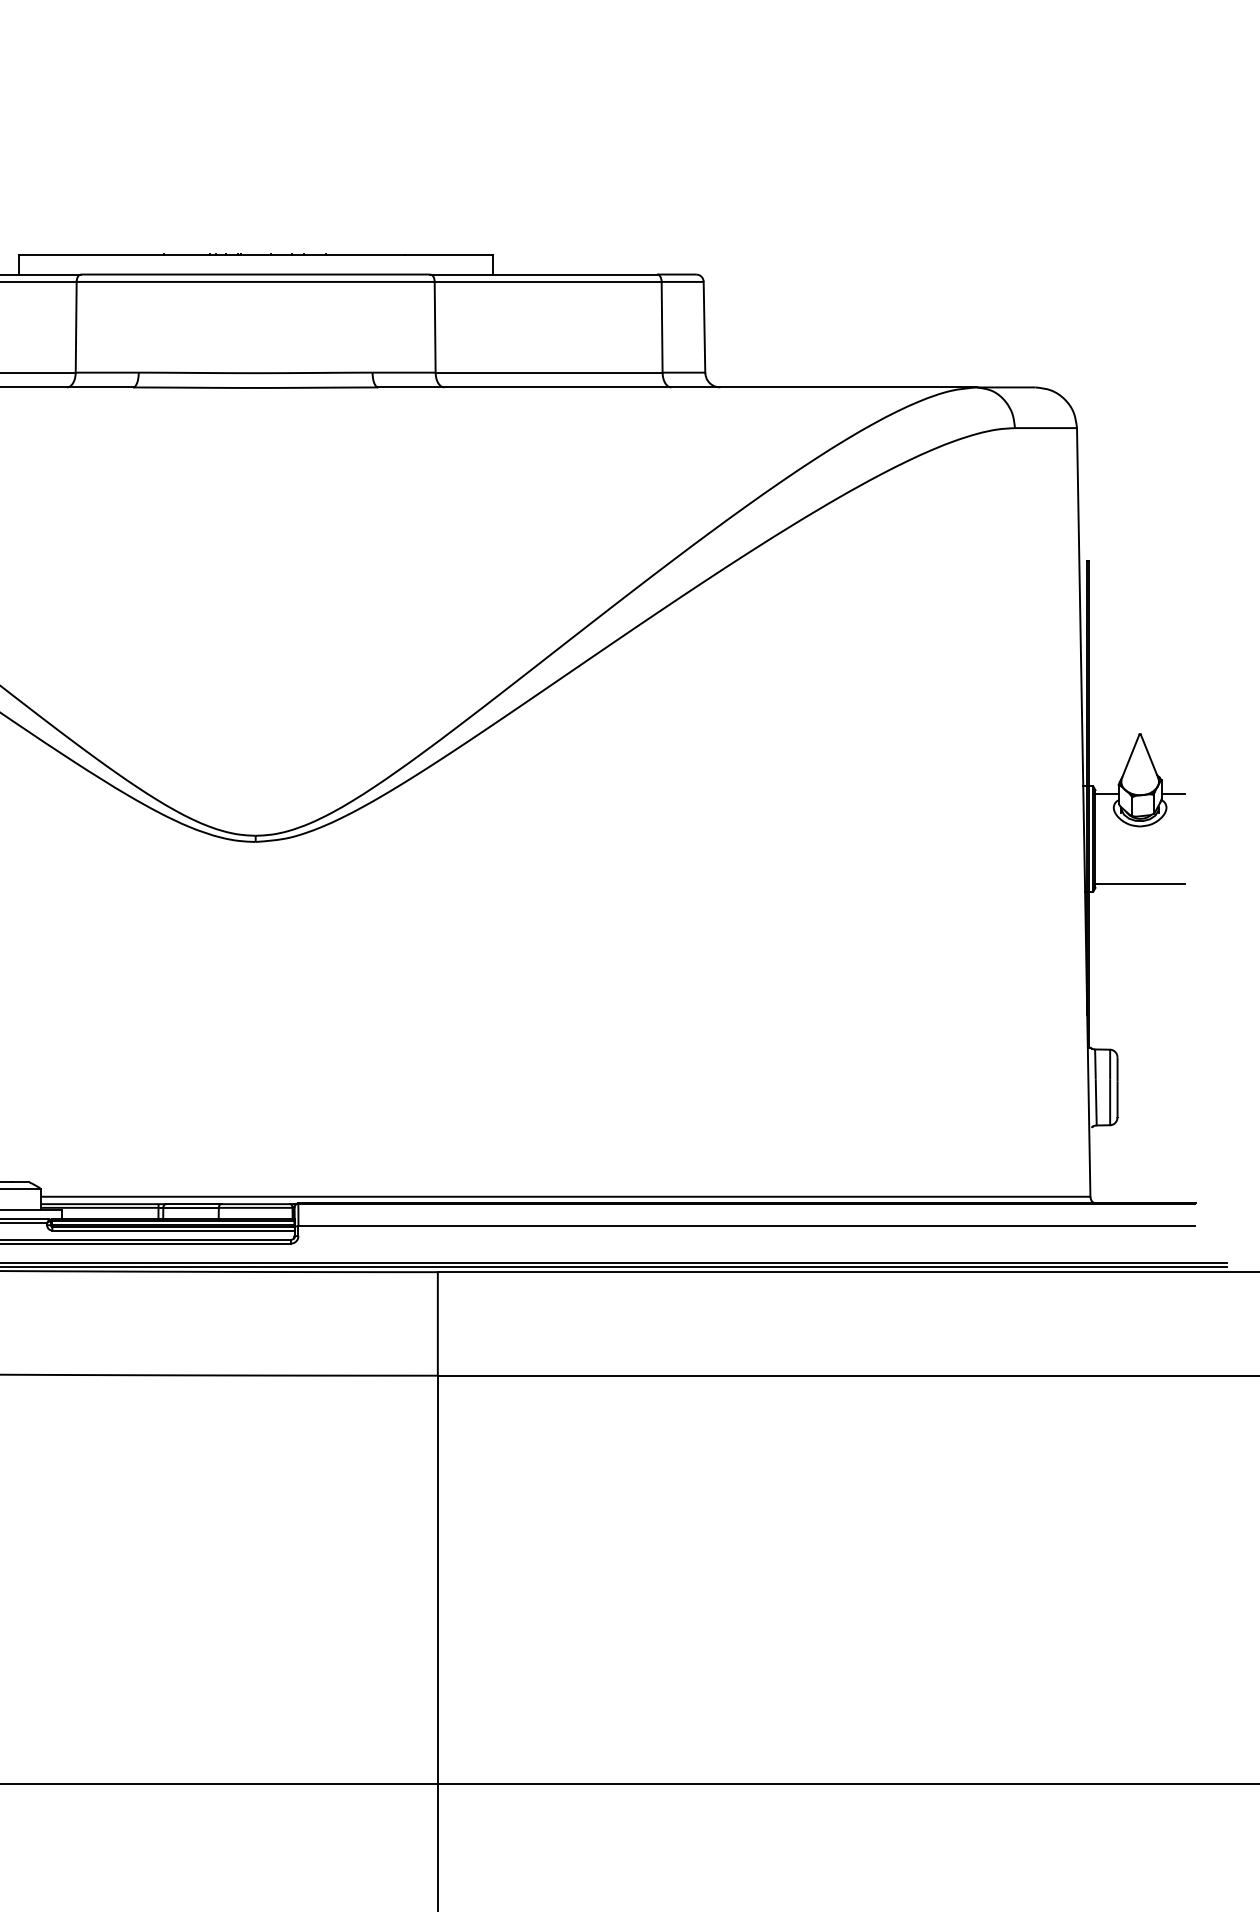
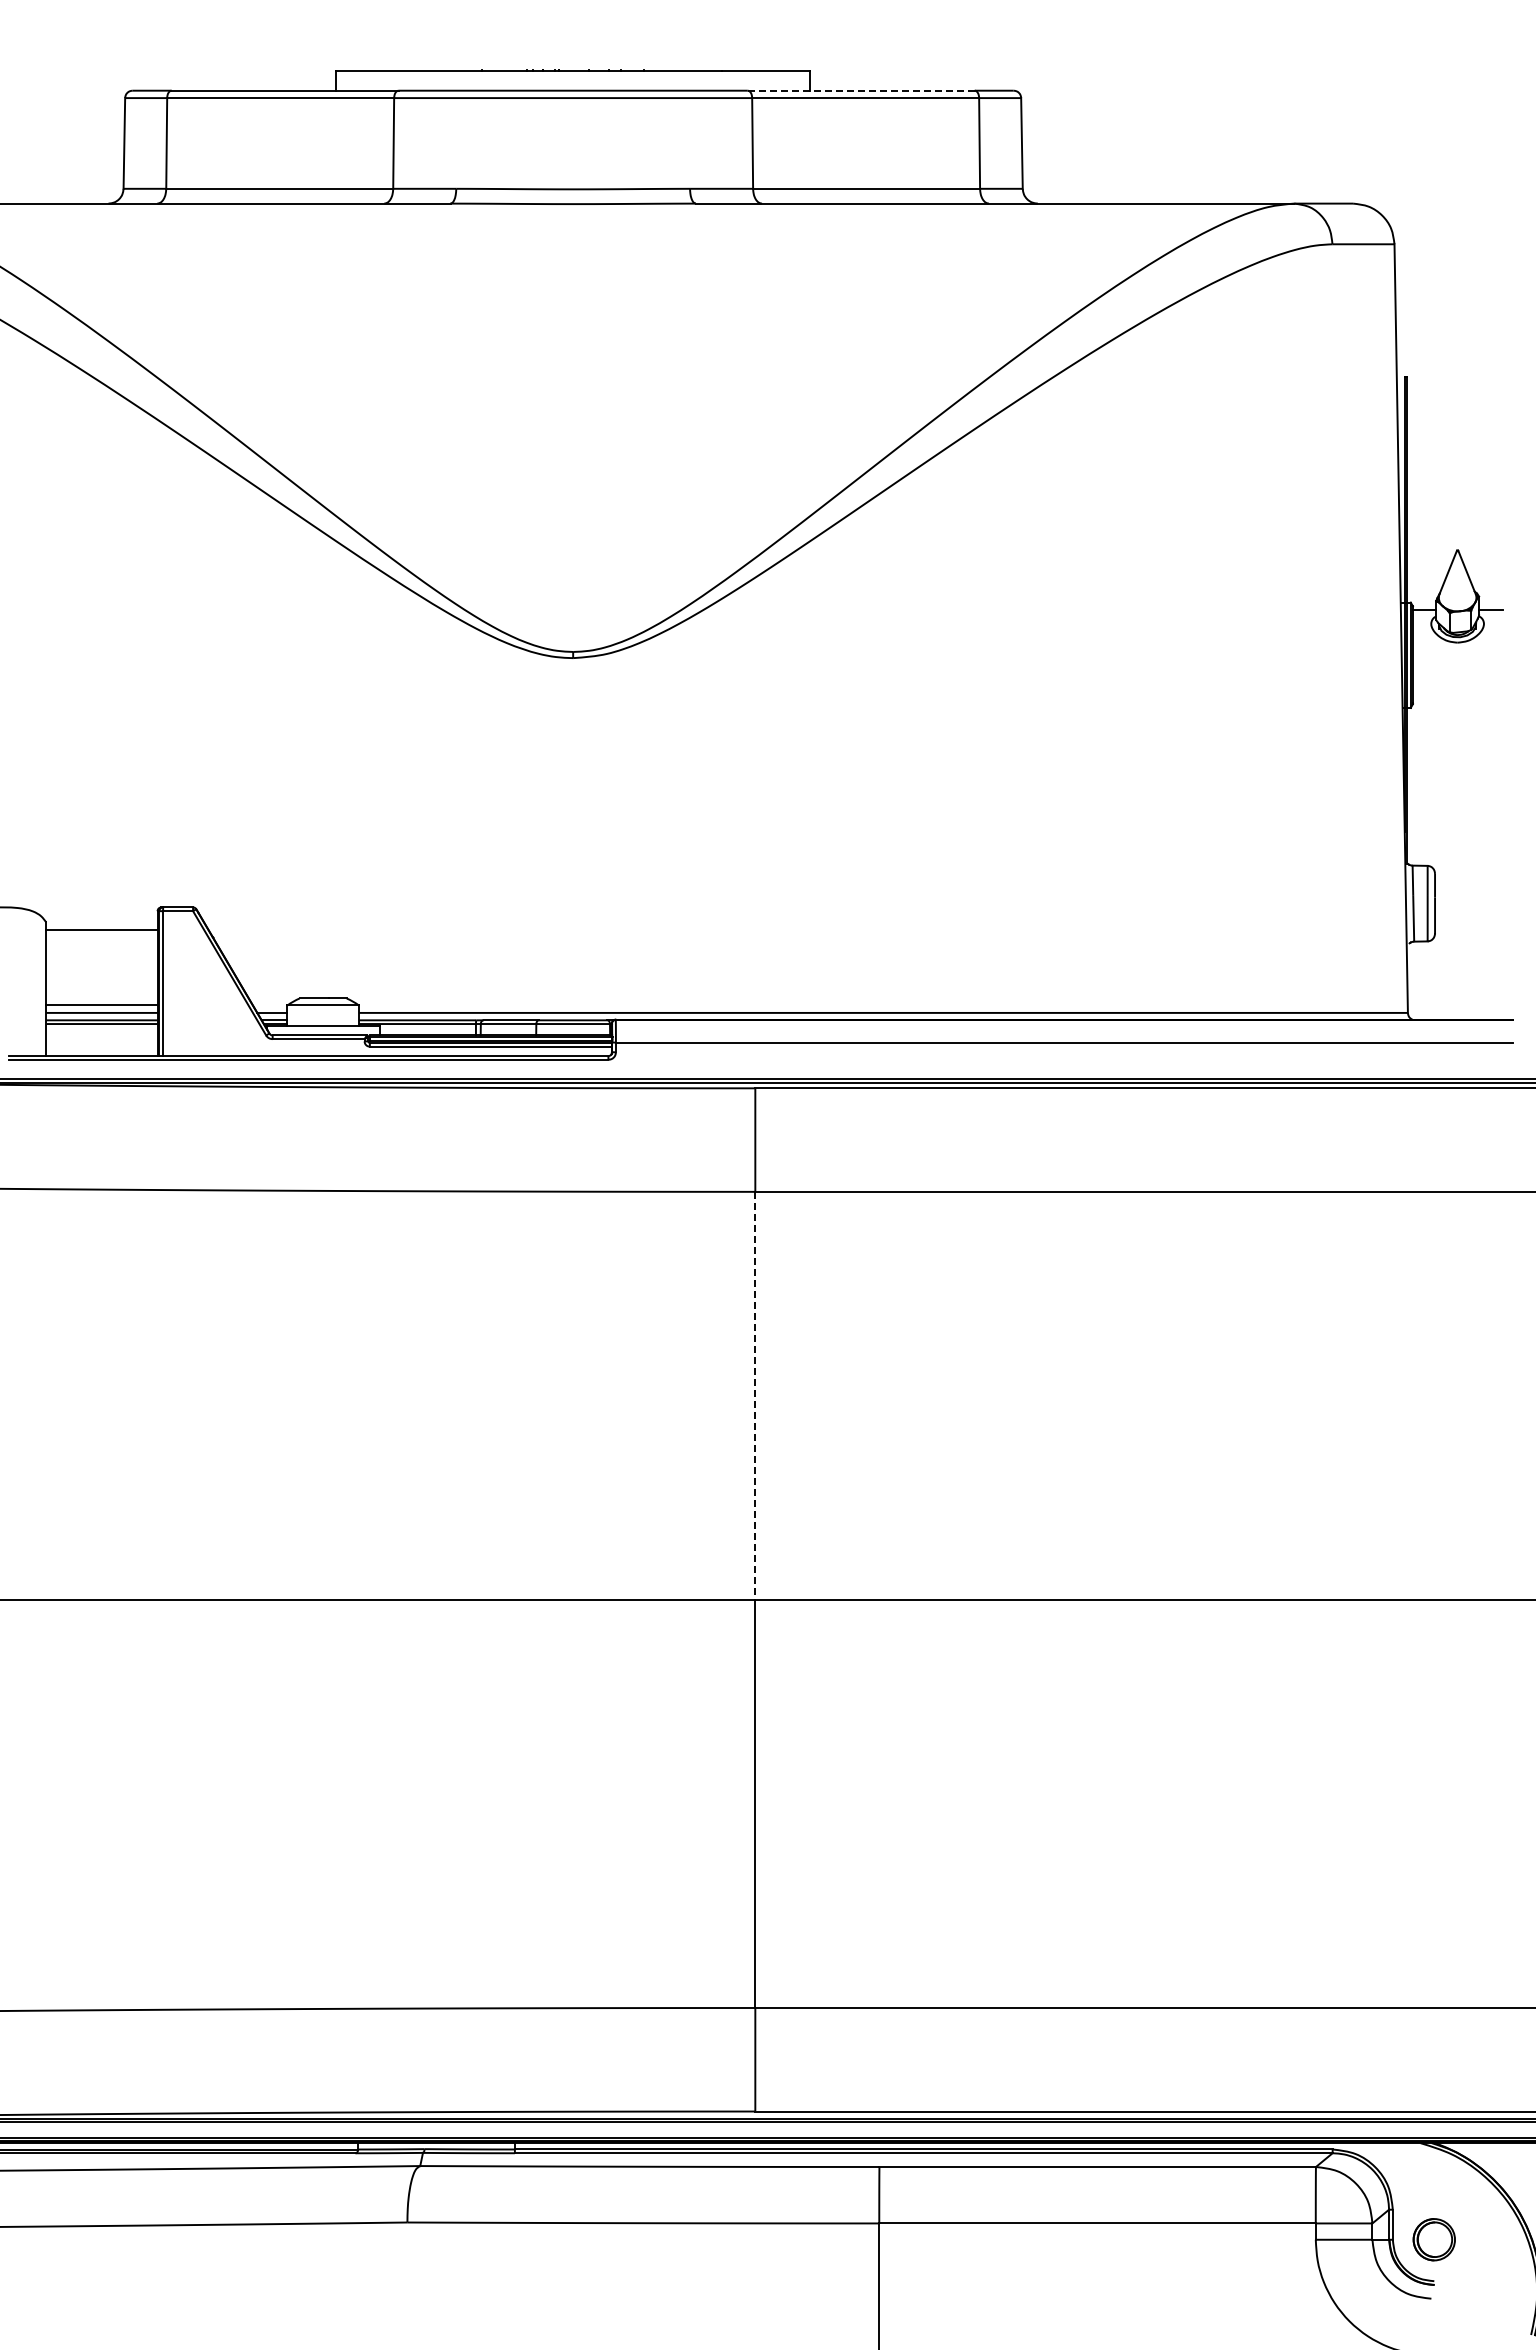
line: (543, 274) -> (860, 90), solid -> dashed
line: (1140, 884) -> (1457, 700), removed
line: (438, 1580) -> (755, 1396), solid -> dashed

